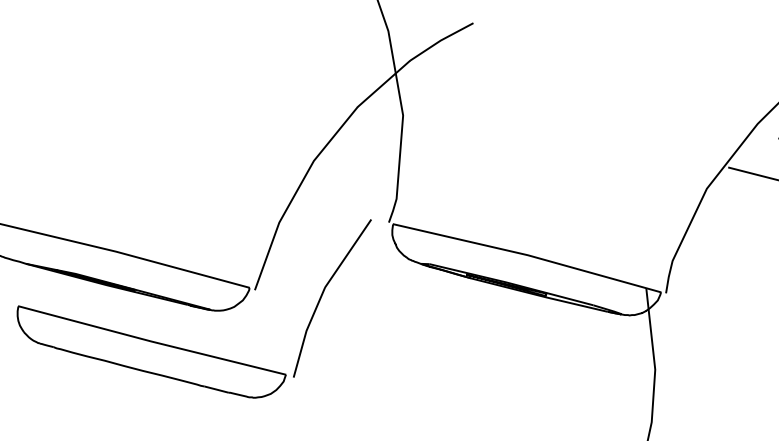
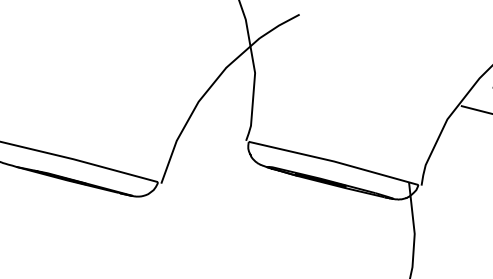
part: (180, 346) -> (114, 219), removed

